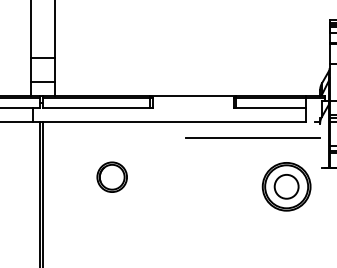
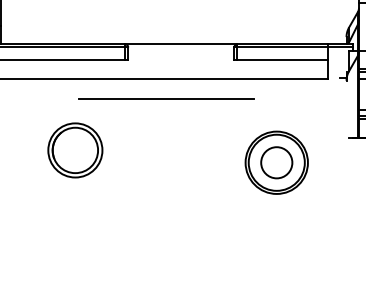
line: (252, 137) -> (165, 98), moved
part: (111, 176) -> (74, 149), size x1.4
part: (286, 186) -> (276, 162), moved

